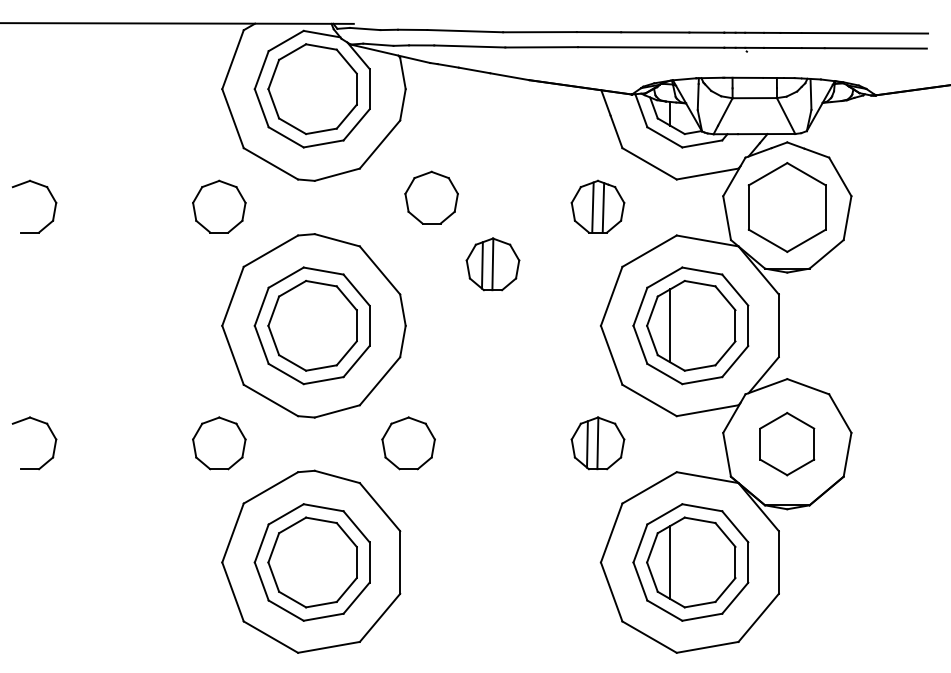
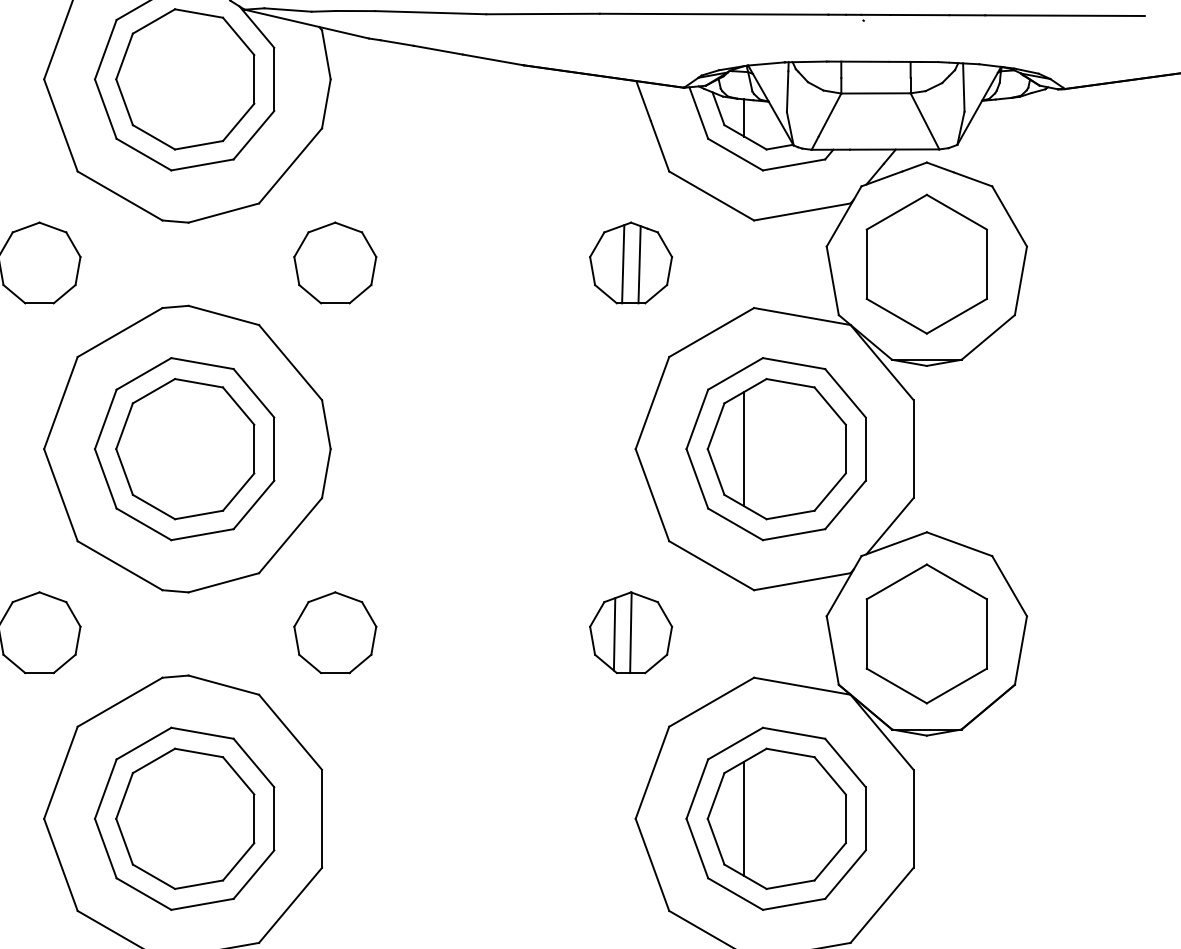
part: (431, 197) -> (335, 262), moved
part: (492, 264) -> (466, 353), removed
part: (786, 443) -> (925, 632), size x1.43

